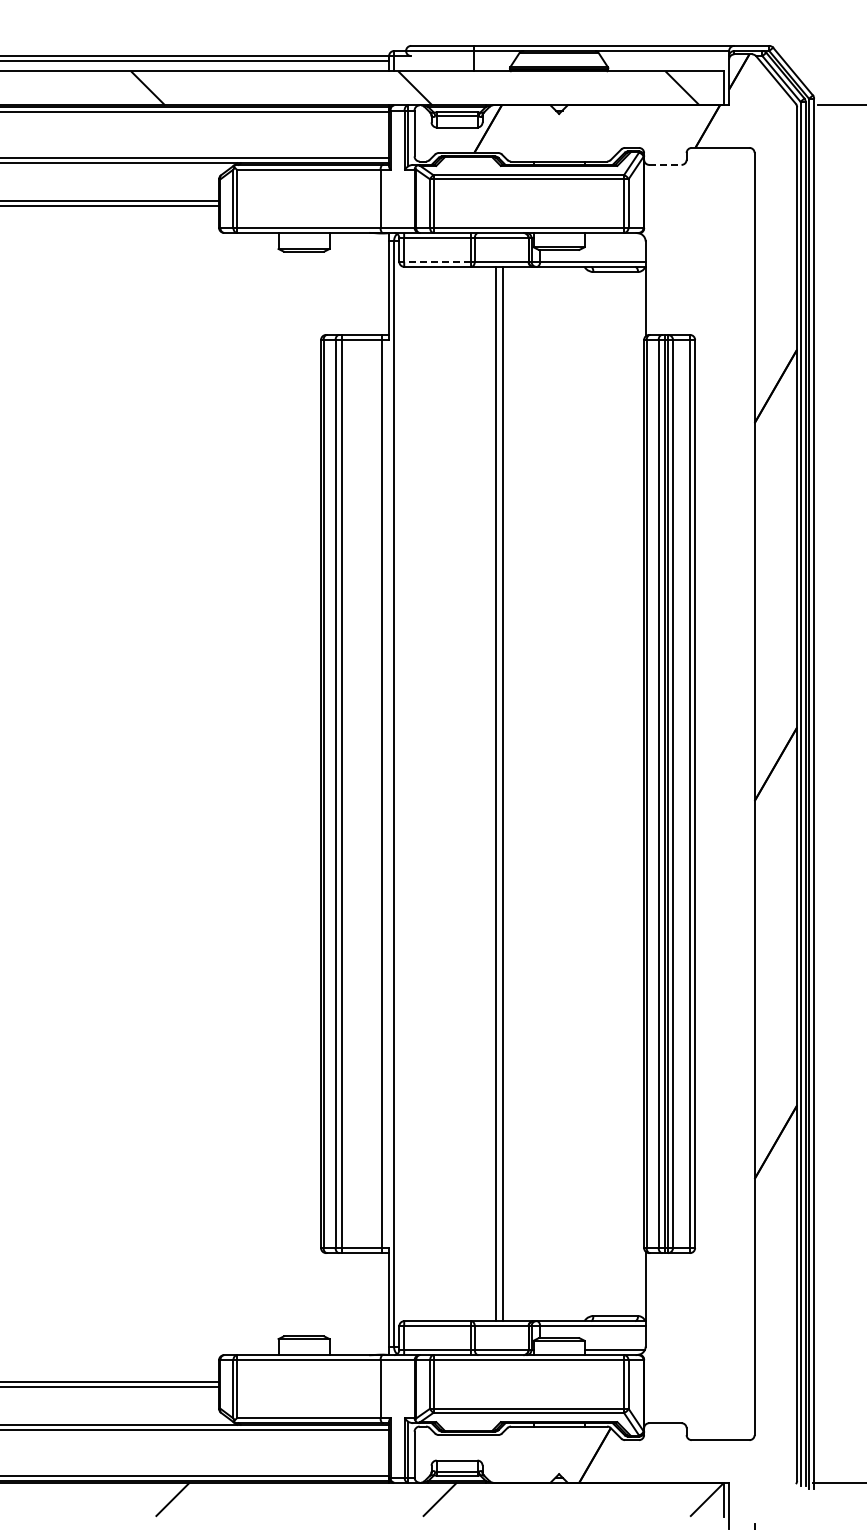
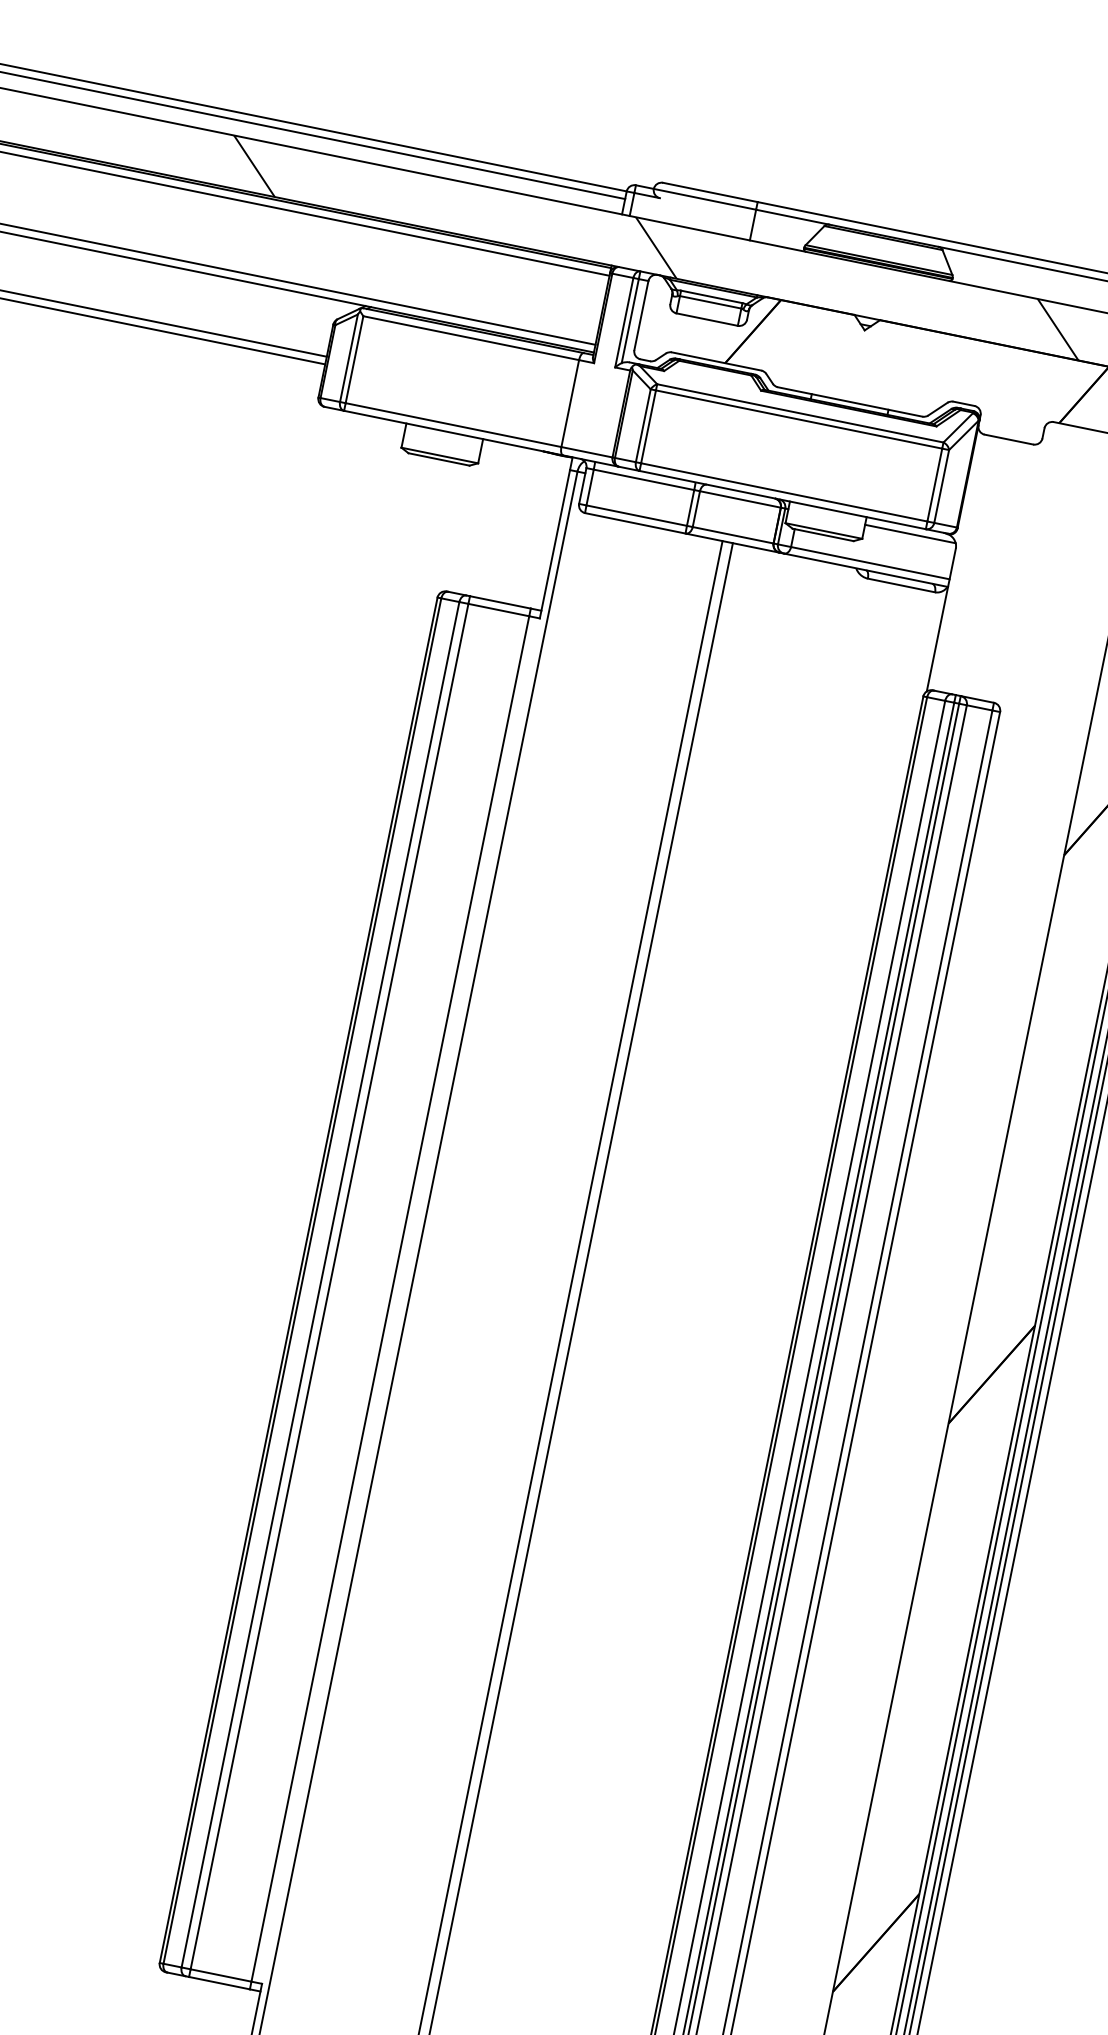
line: (665, 164) -> (1009, 438), dashed -> solid
line: (614, 238) -> (909, 534), added
line: (437, 261) -> (636, 515), dashed -> solid

